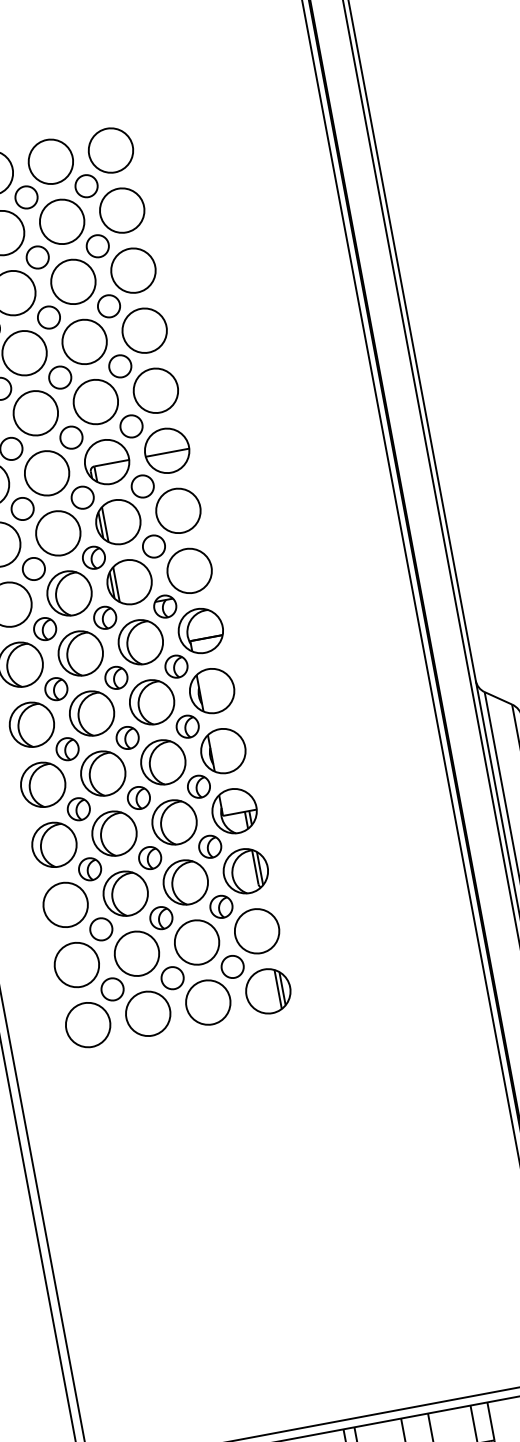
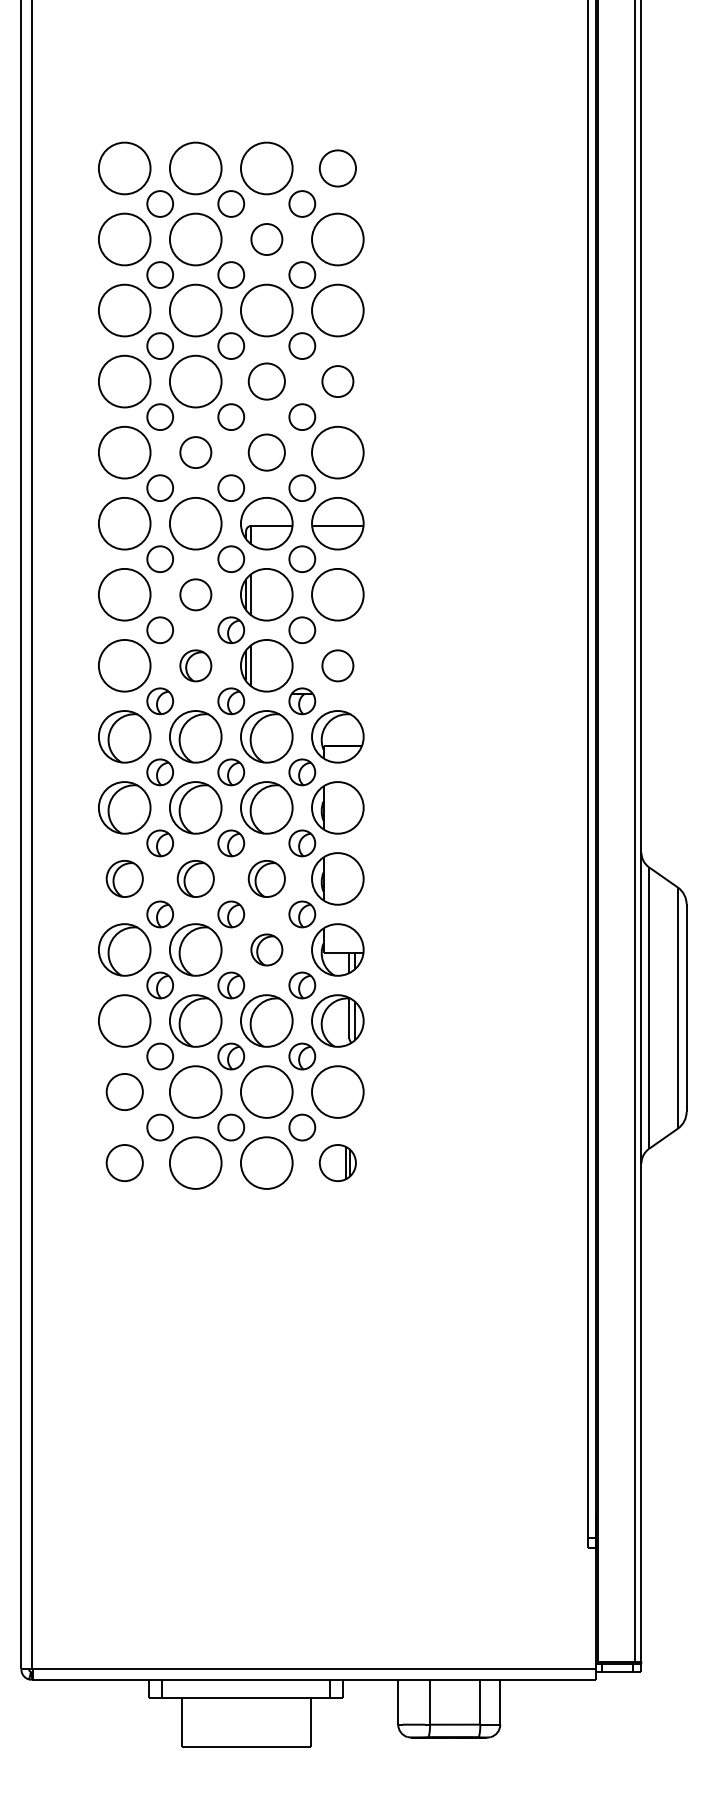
part: (110, 150) -> (337, 168), size x0.7
part: (61, 221) -> (266, 239), size x0.6
part: (144, 330) -> (337, 381), size x0.6
part: (84, 341) -> (266, 381), size x0.7
part: (95, 401) -> (266, 452), size x0.7
part: (35, 413) -> (195, 452), size x0.6
part: (58, 533) -> (195, 594), size x0.6
part: (189, 570) -> (337, 665), size x0.6
part: (69, 593) -> (195, 665), size x0.6
part: (163, 762) -> (266, 878), size x0.7
part: (102, 773) -> (195, 878), size x0.7
part: (42, 784) -> (124, 878), size x0.7
part: (174, 822) -> (266, 949), size x0.6
part: (76, 964) -> (124, 1091), size x0.7
part: (267, 990) -> (337, 1162), size x0.7
part: (87, 1024) -> (124, 1162), size x0.7

